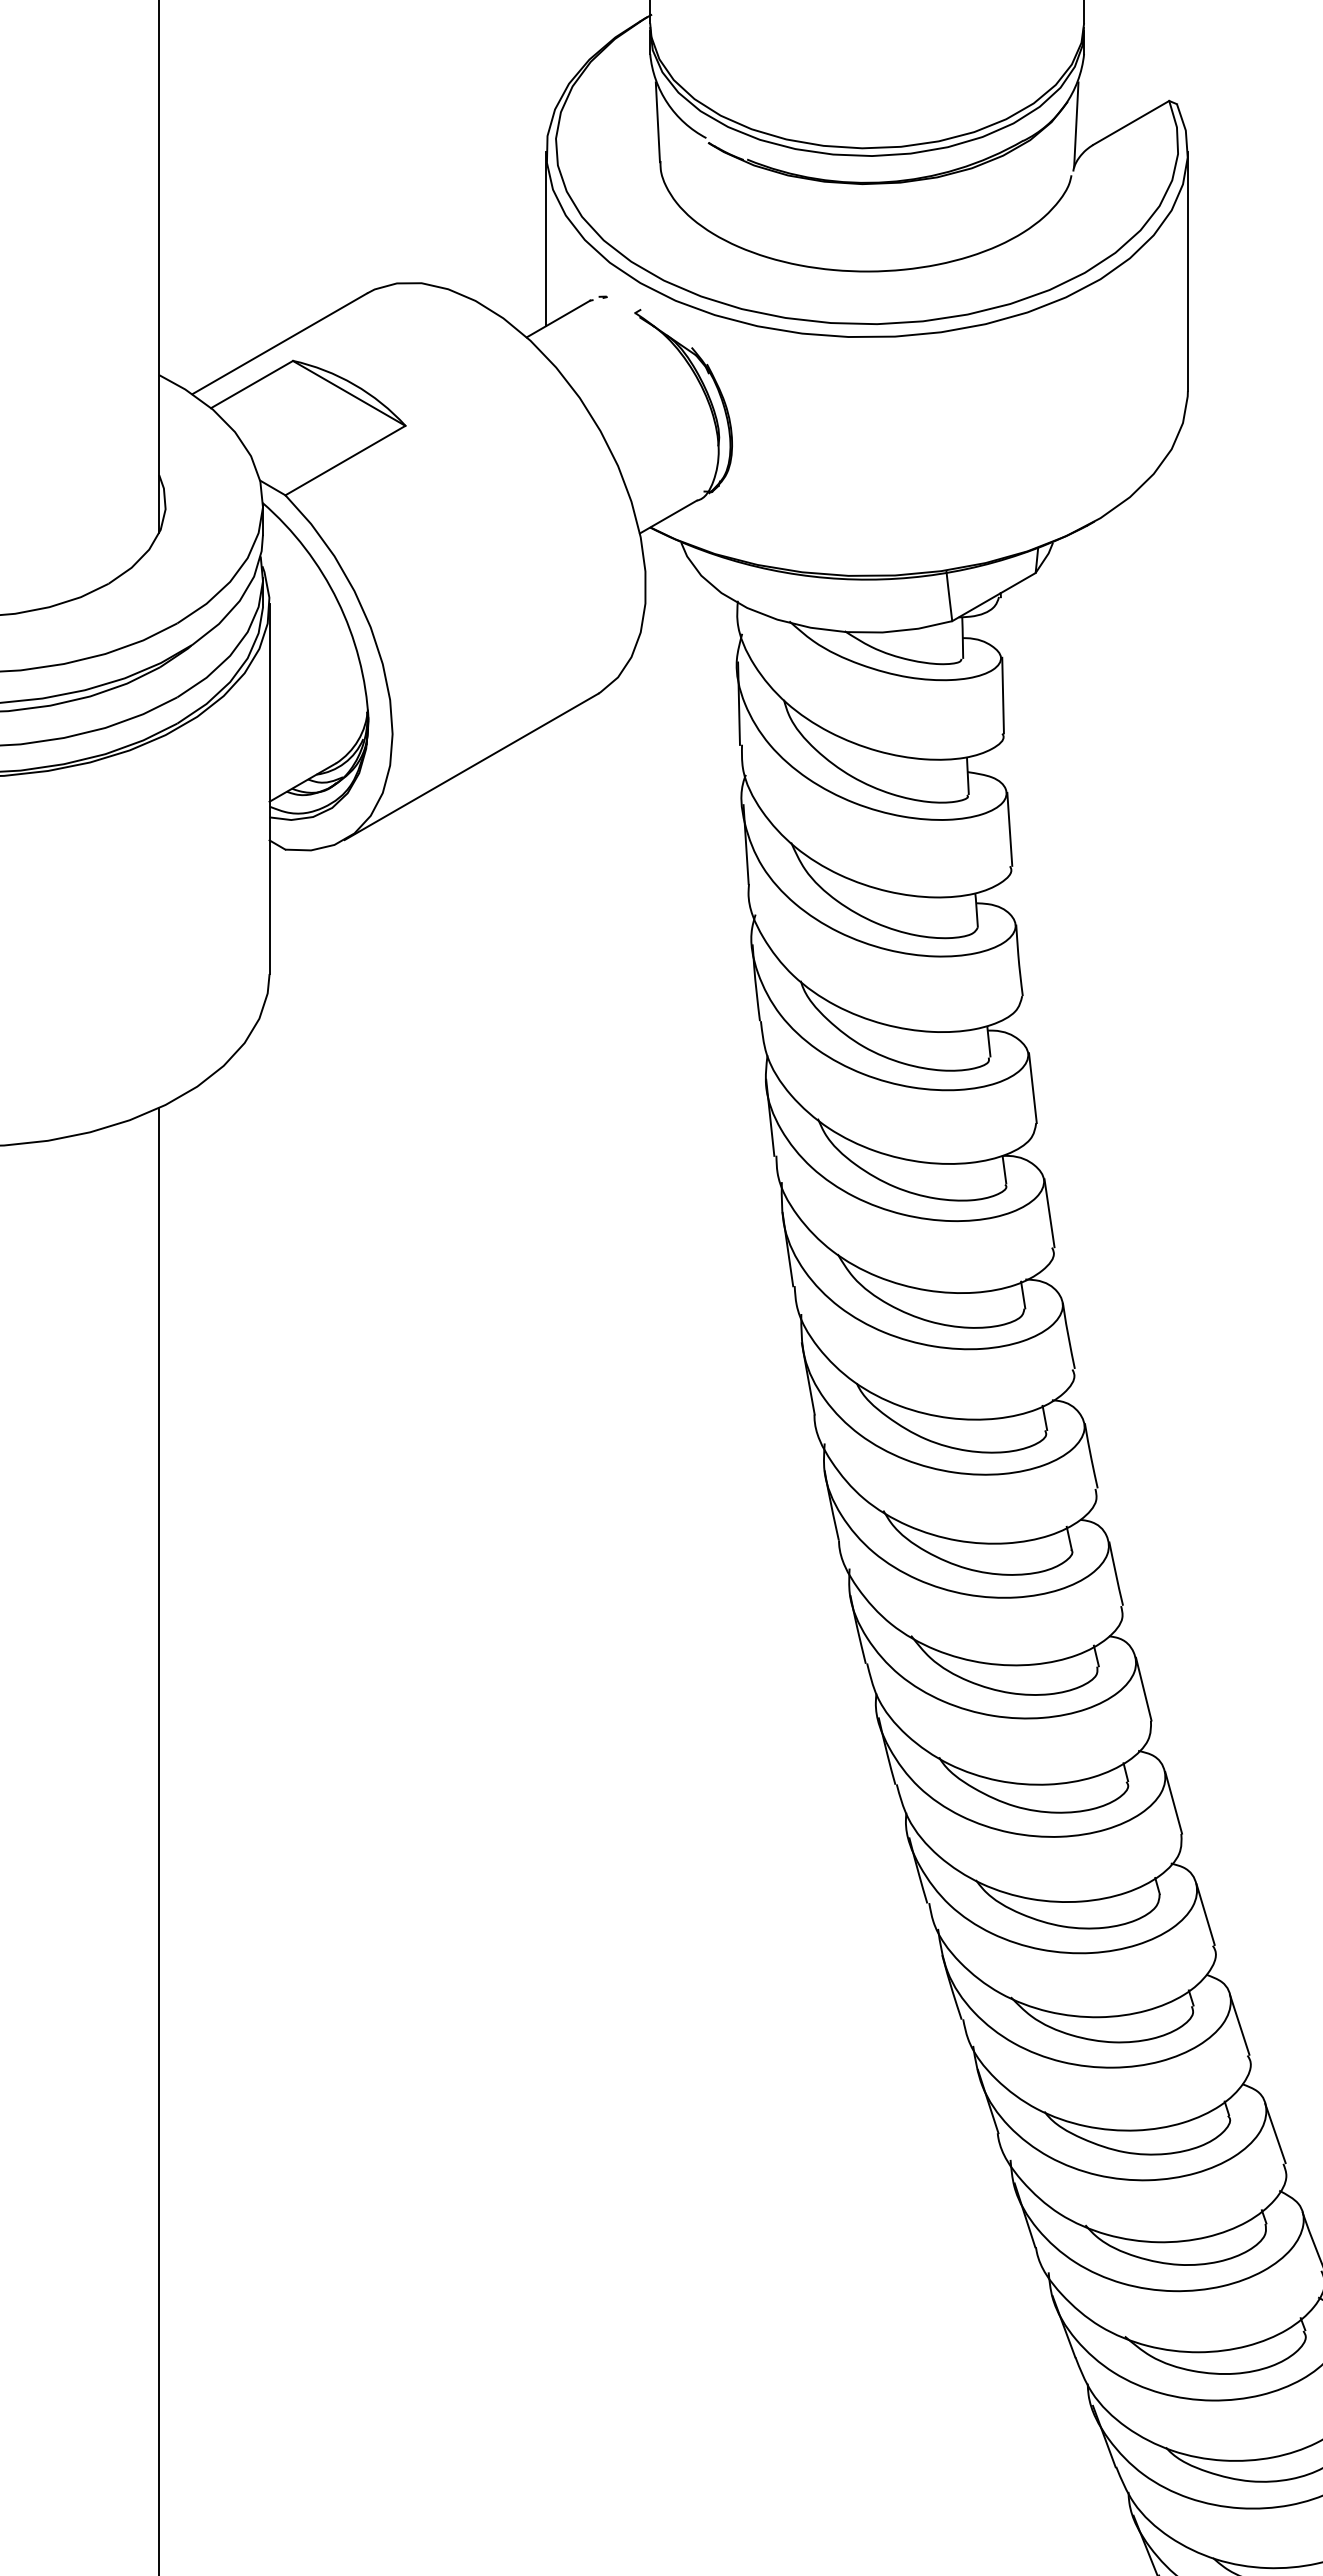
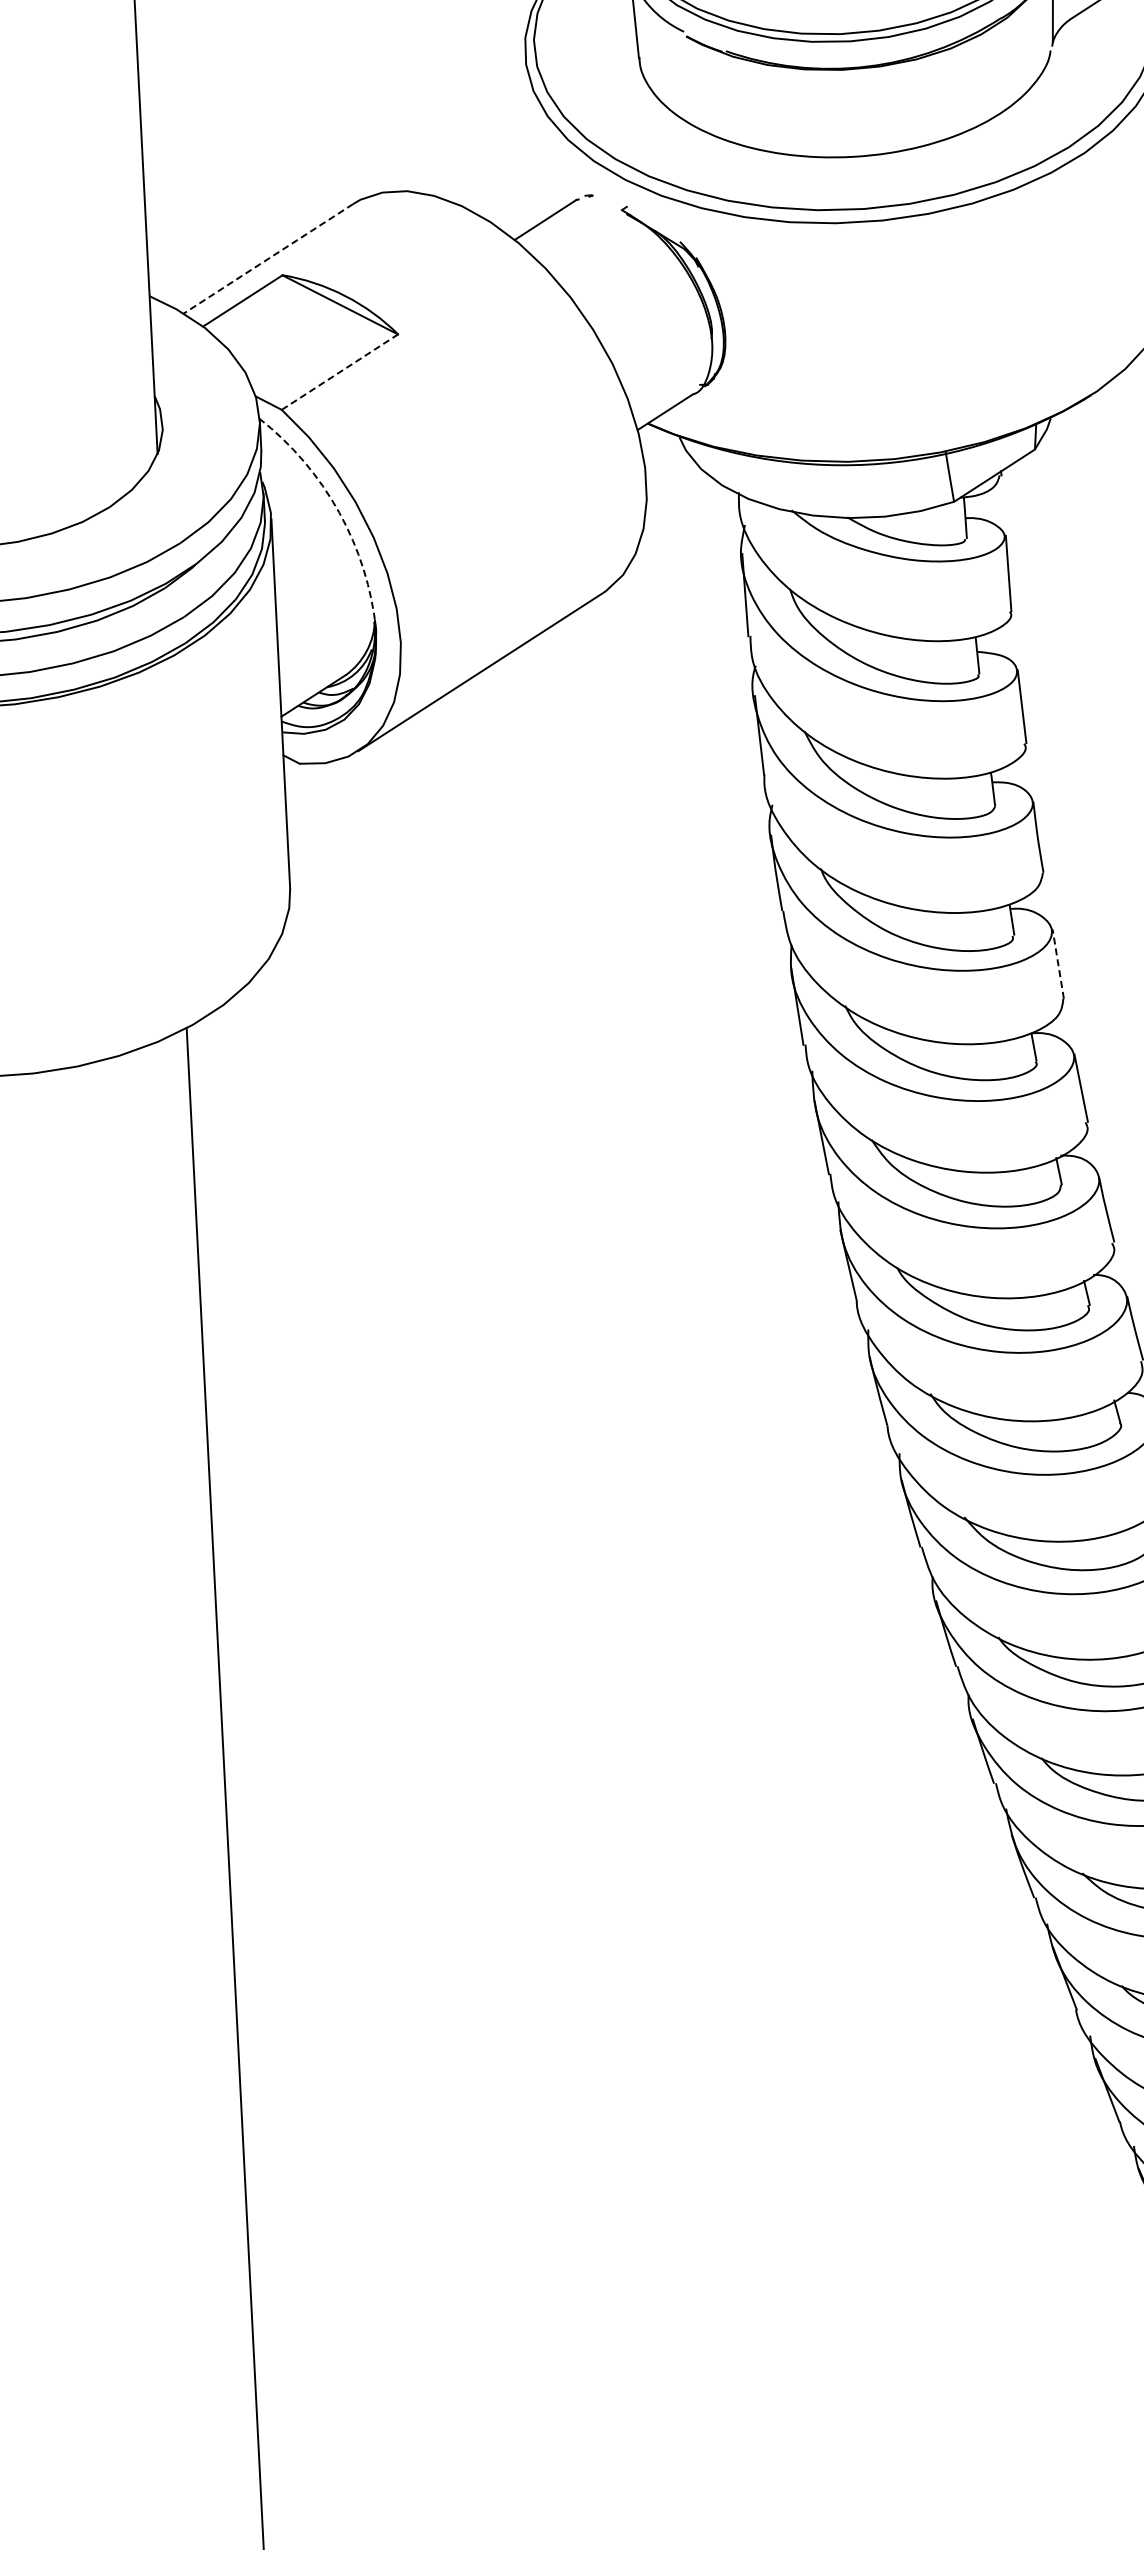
line: (546, 239) -> (529, 141), removed
line: (279, 343) -> (268, 258), solid -> dashed
line: (345, 460) -> (339, 372), solid -> dashed
arc: (337, 600) -> (339, 512), solid -> dashed
line: (1032, 1087) -> (1057, 963), solid -> dashed

